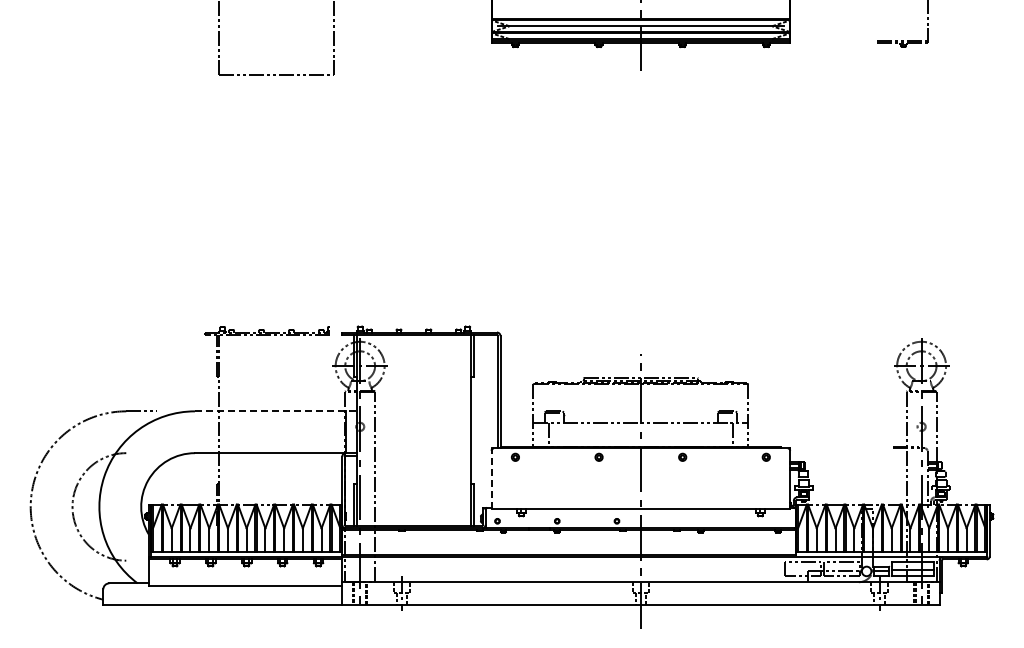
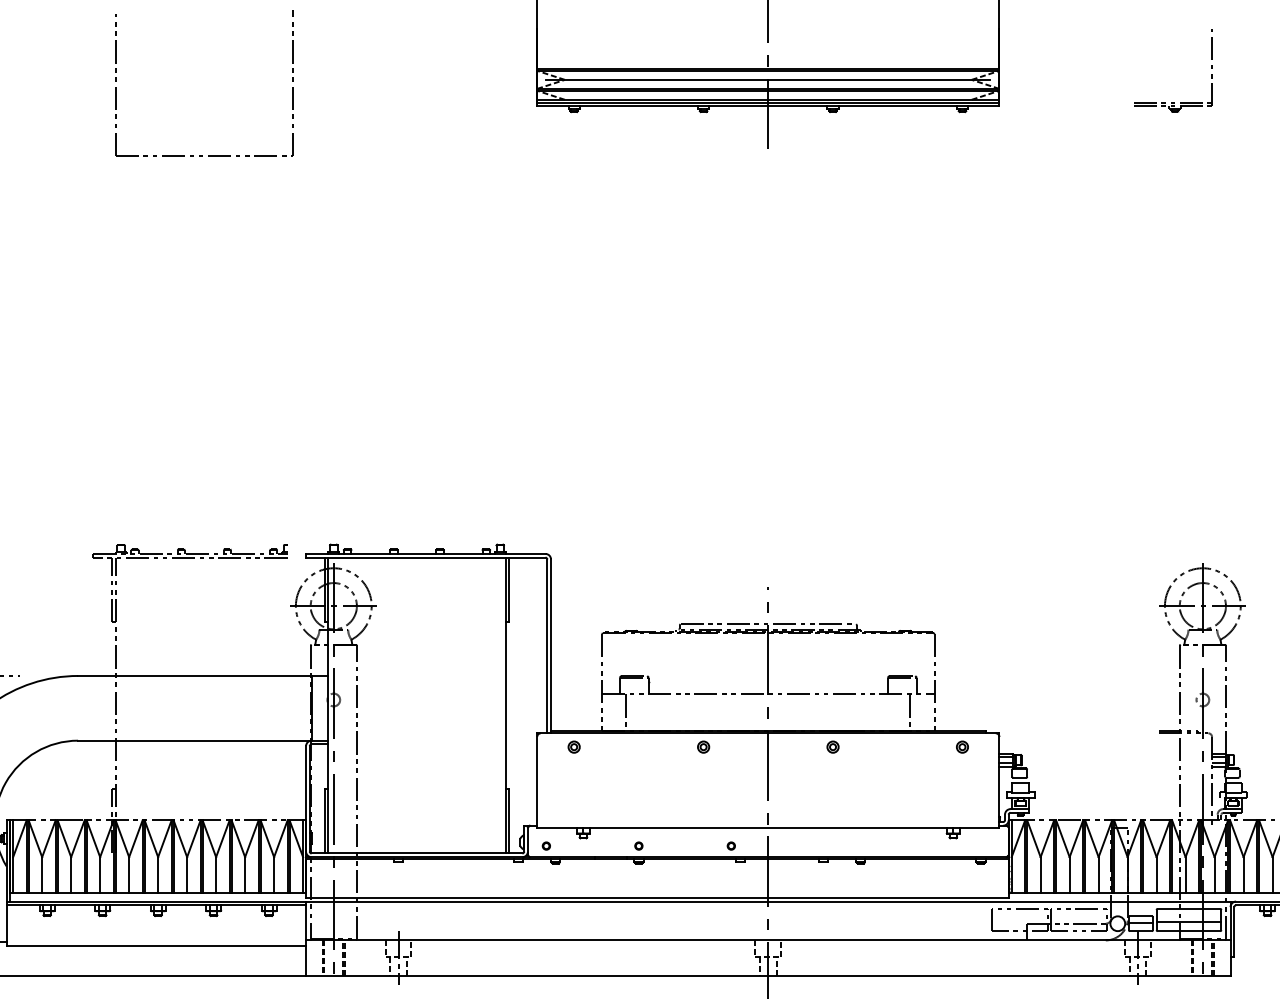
line: (275, 411) -> (202, 676), dashed -> solid
line: (491, 478) -> (537, 779), dashed -> solid

